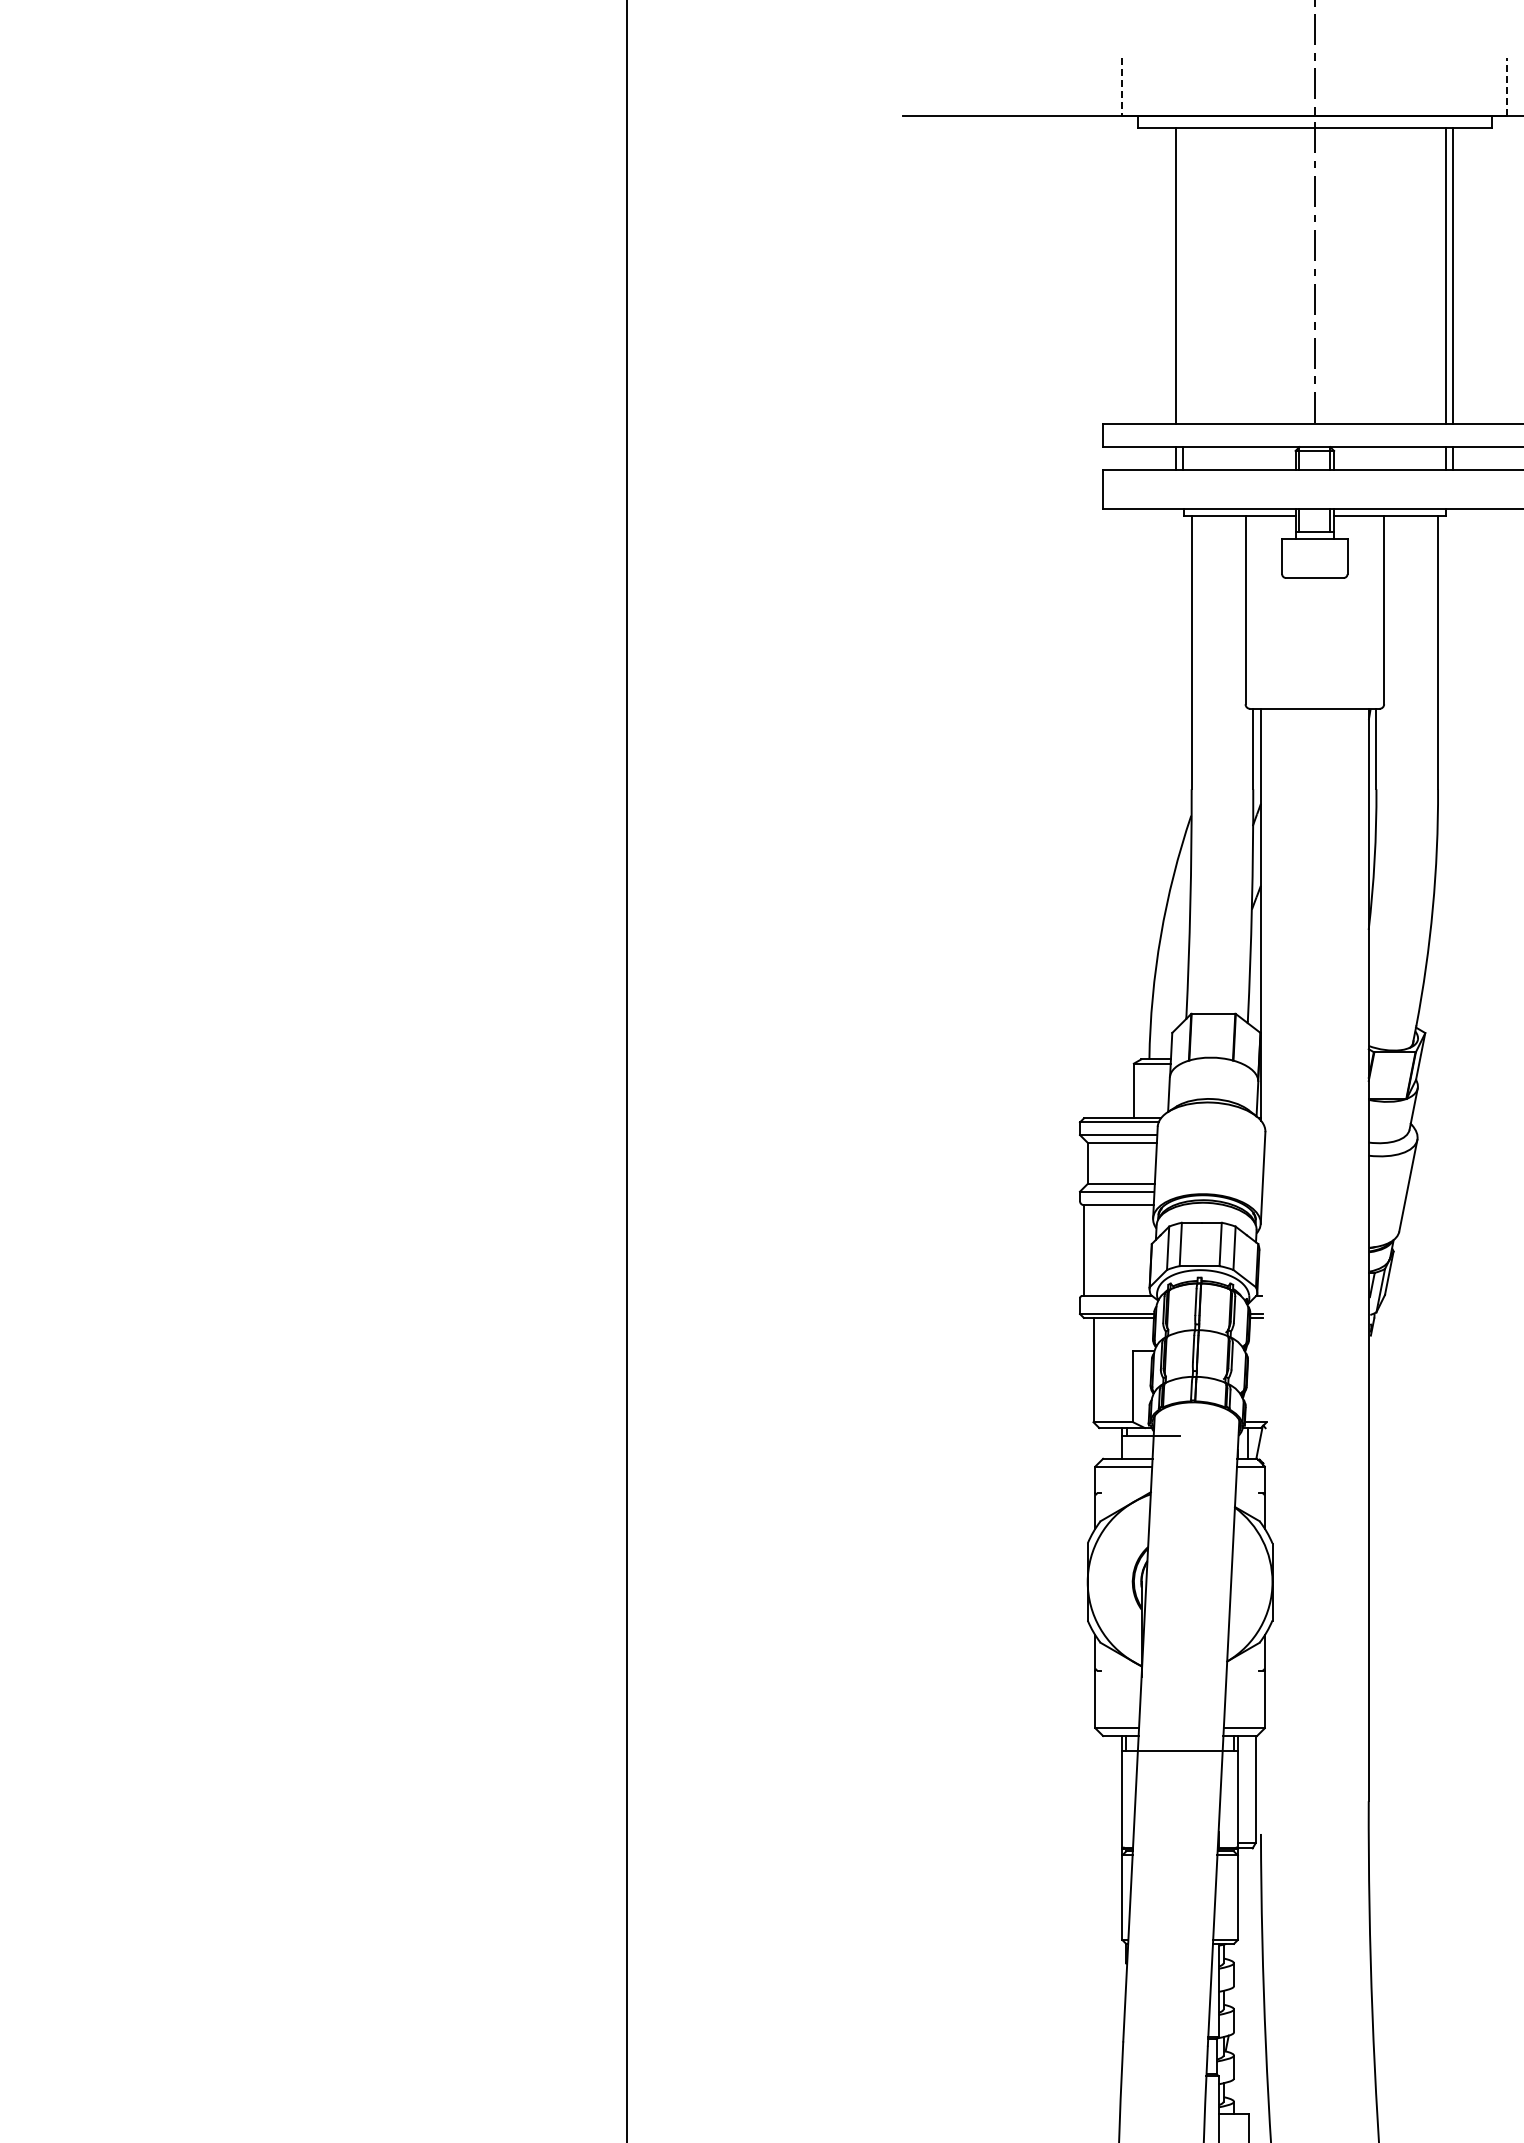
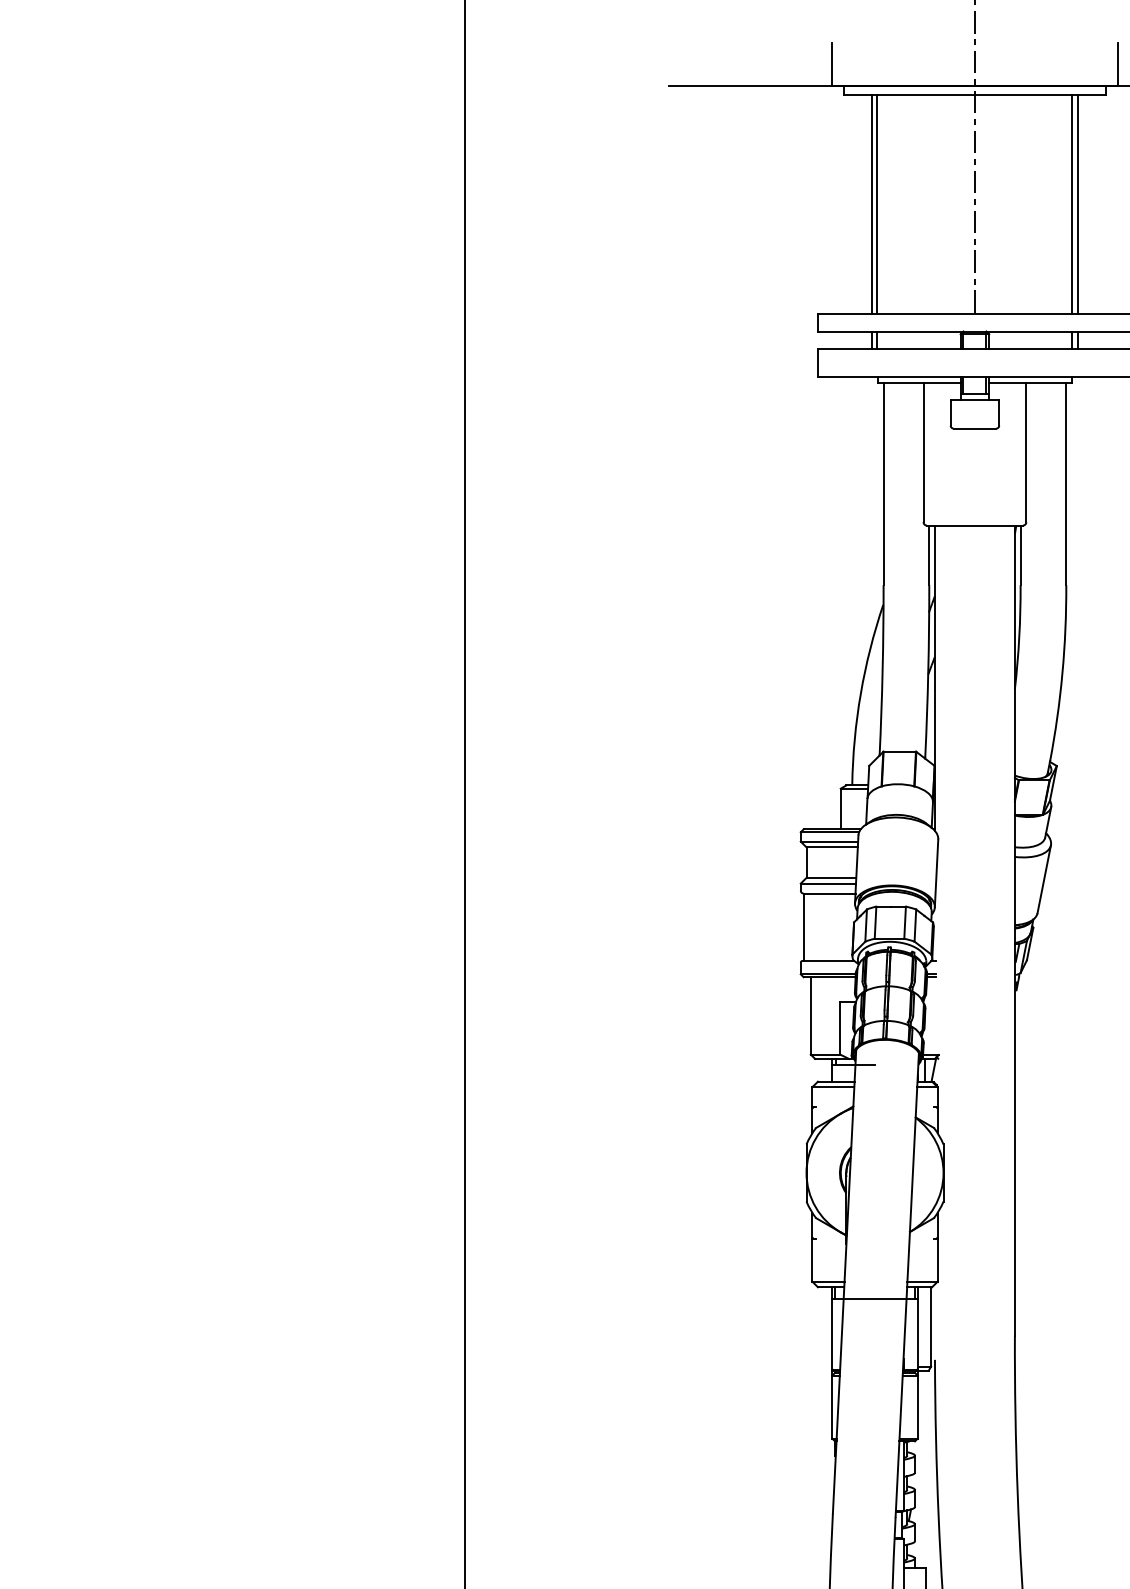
line: (1122, 87) -> (832, 64), dashed -> solid
line: (1507, 87) -> (1117, 64), dashed -> solid
line: (1183, 275) -> (877, 204), added

